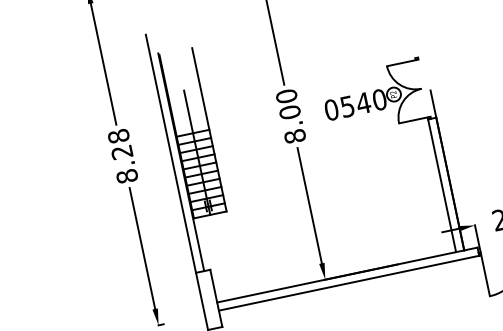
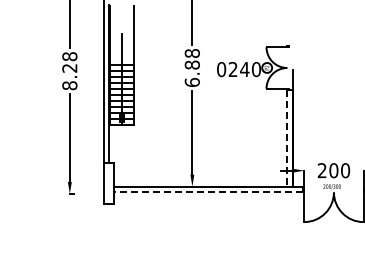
text: (346, 106) -> (232, 69), 0540 -> 0240
text: (289, 115) -> (191, 67), 8.00 -> 6.88
line: (442, 185) -> (287, 138), solid -> dashed
line: (347, 283) -> (207, 192), solid -> dashed

